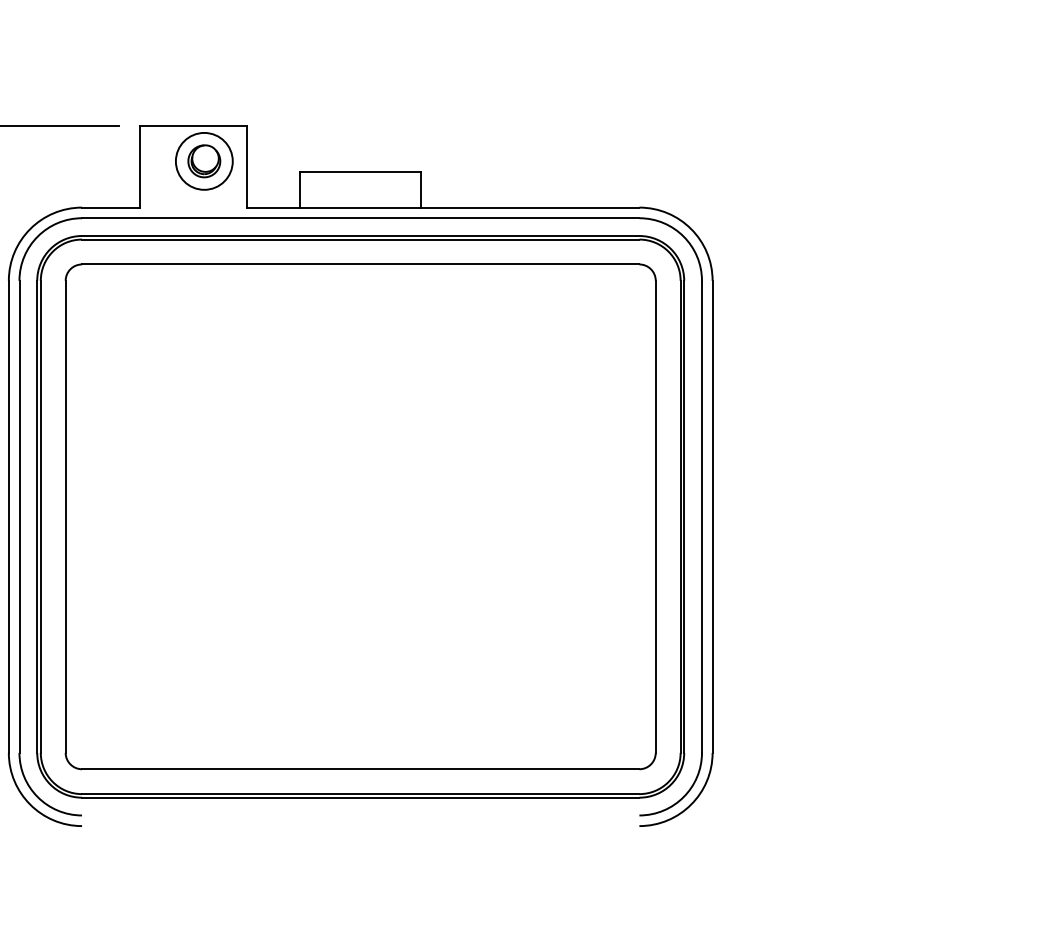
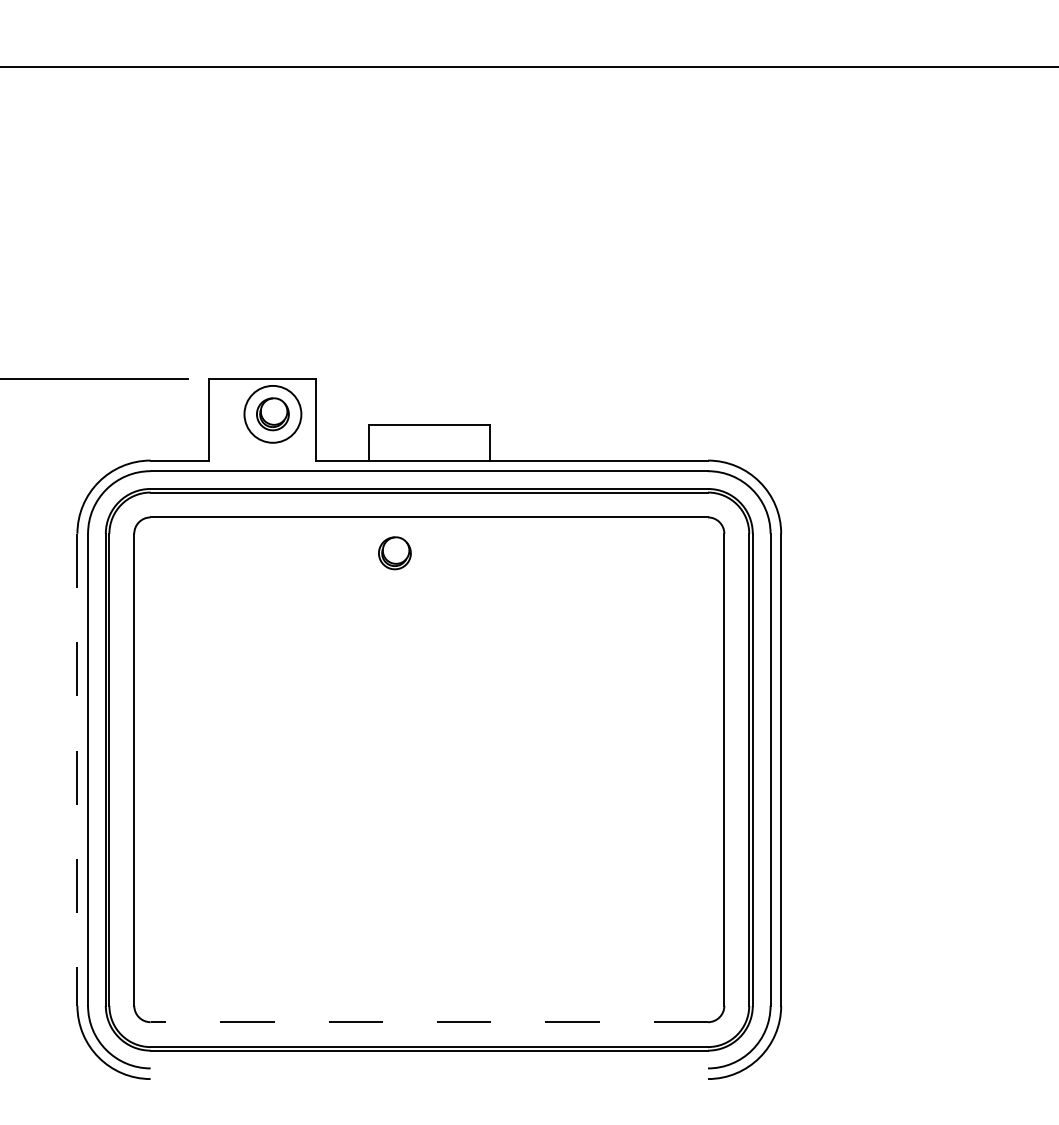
part: (325, 300) -> (394, 553), added
line: (8, 517) -> (77, 770), solid -> dashed
line: (360, 769) -> (429, 1022), solid -> dashed

